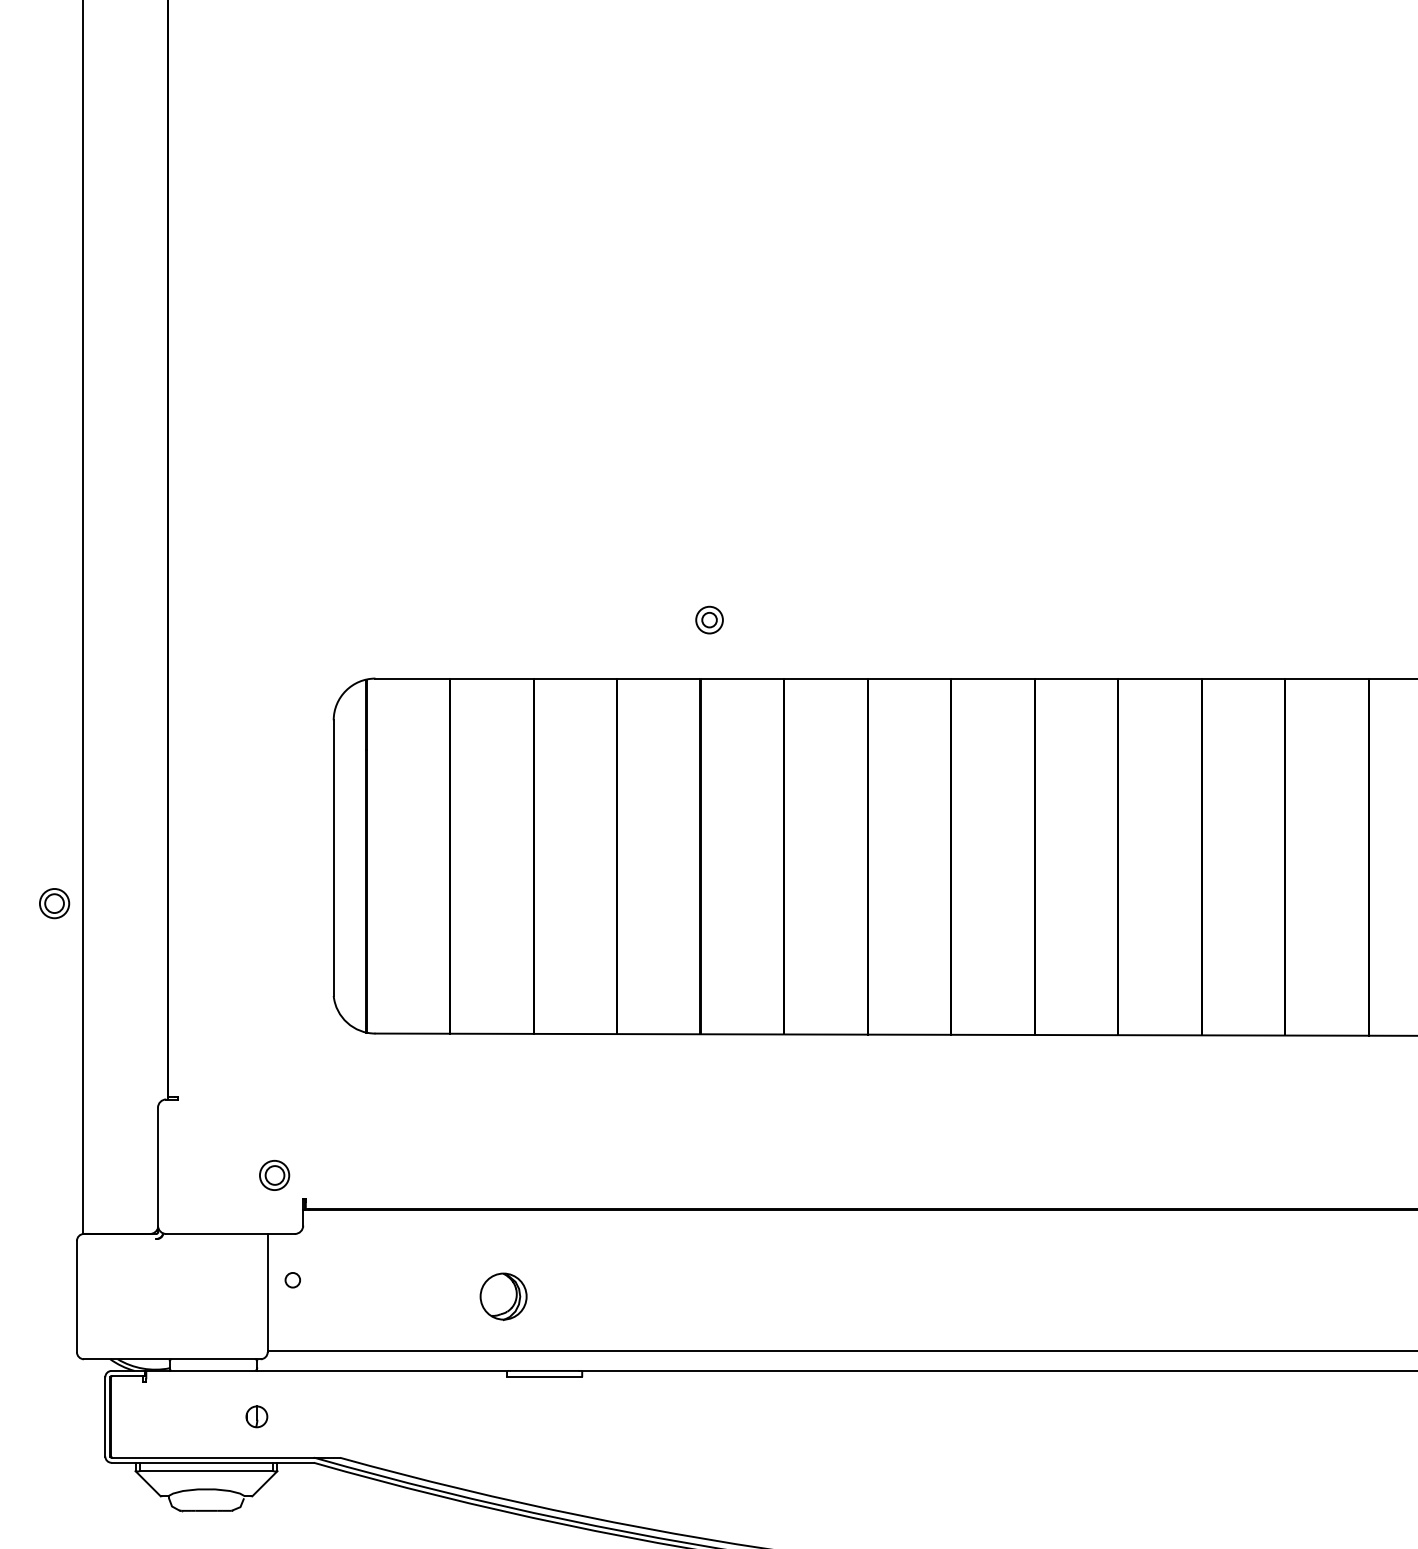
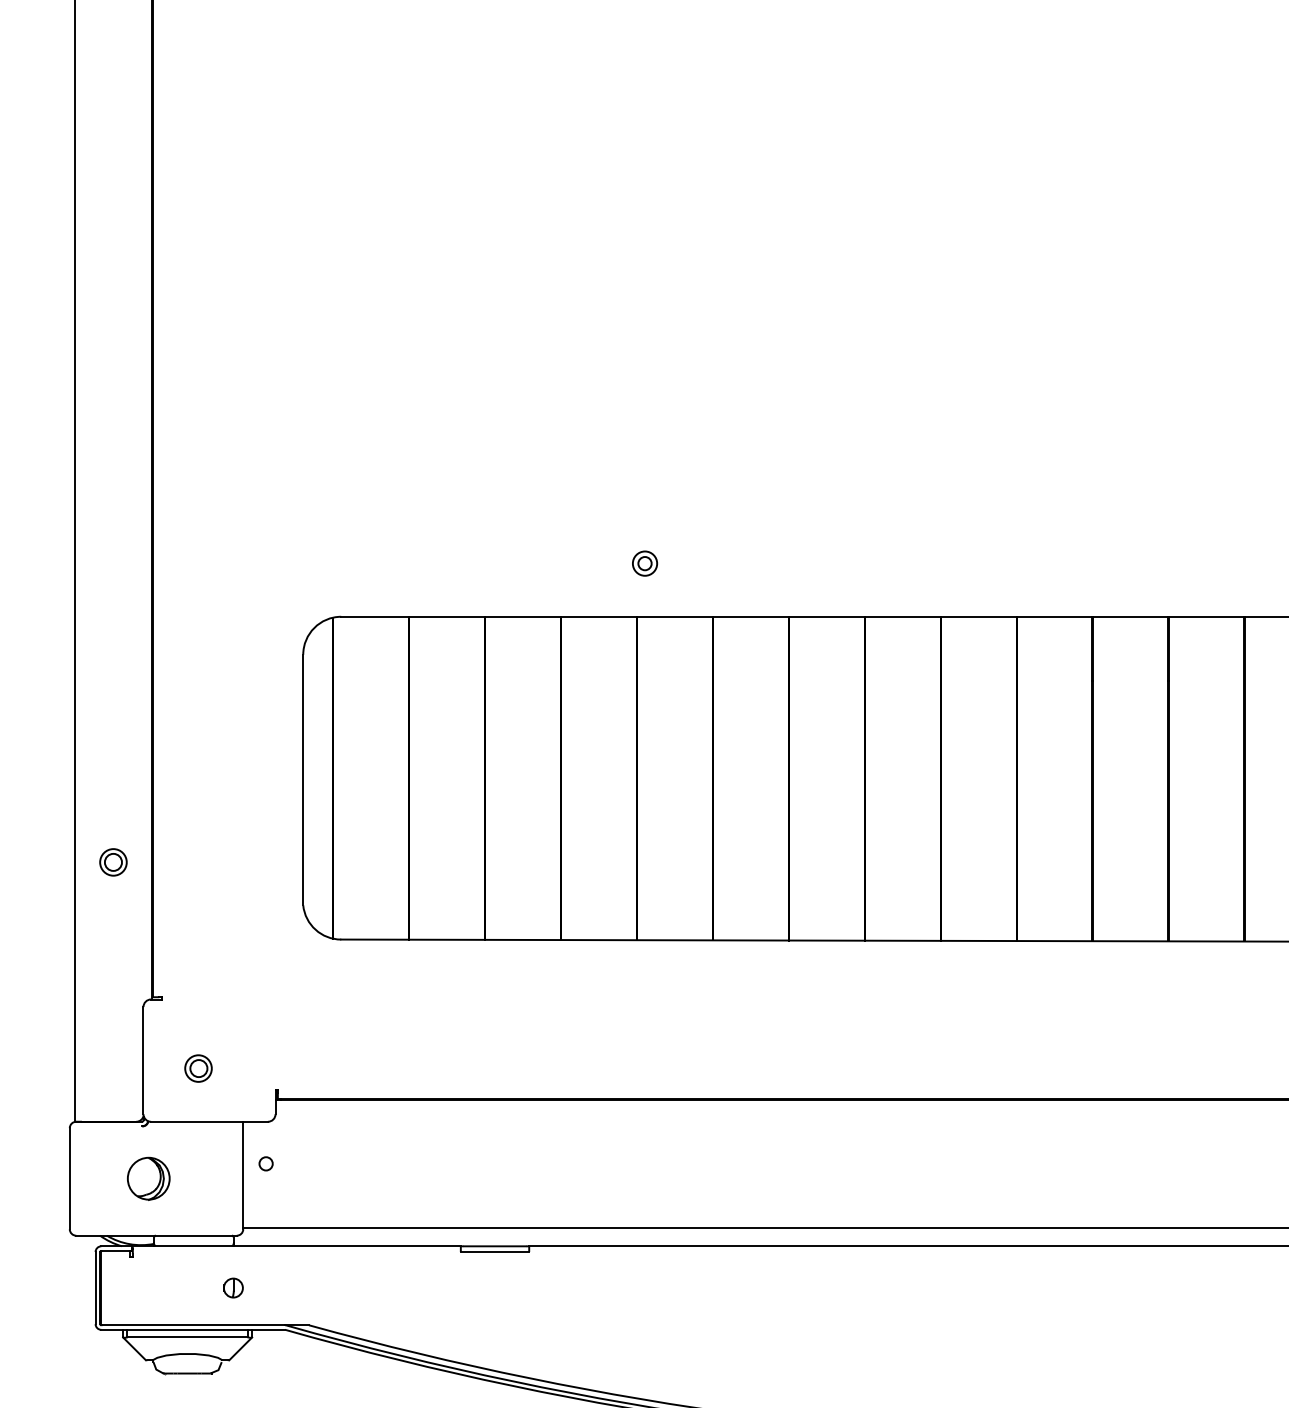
part: (54, 903) -> (113, 862), moved
part: (274, 1175) -> (198, 1068), moved
part: (503, 1296) -> (148, 1178), moved

